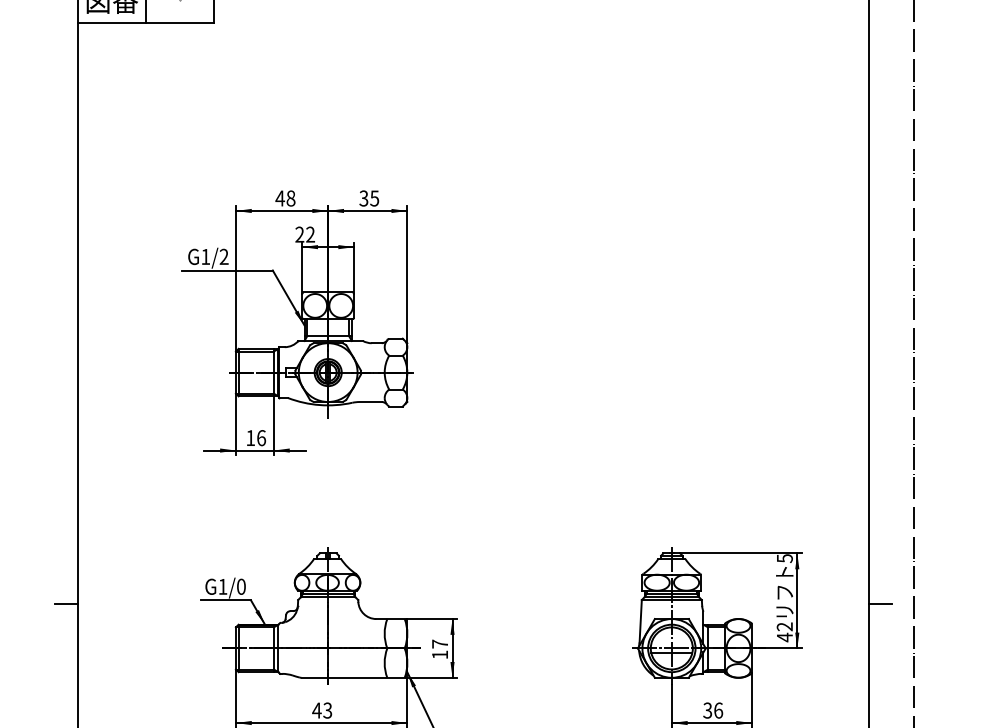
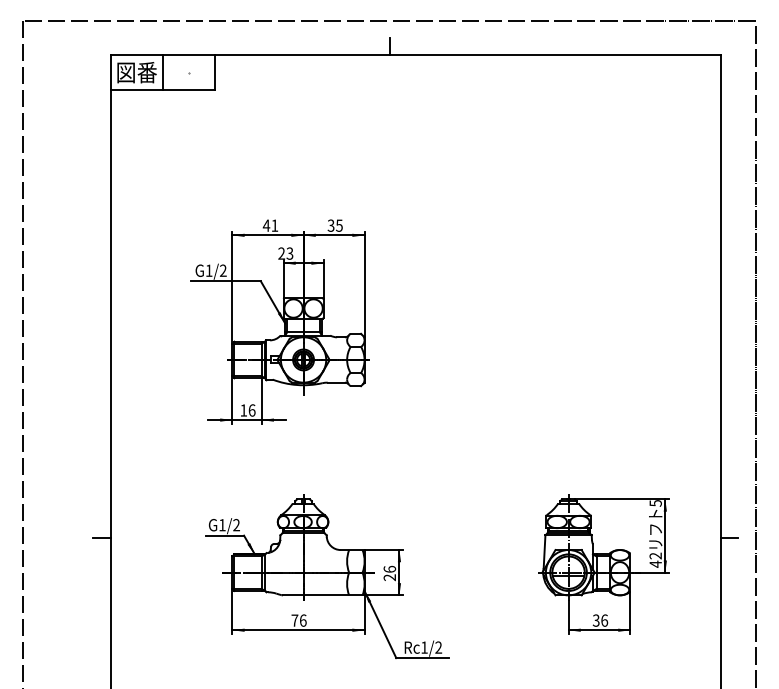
text: (290, 198) -> (274, 225), 48 -> 41
text: (309, 234) -> (289, 253), 22 -> 23
text: (241, 587) -> (236, 525), G1/0 -> G1/2
text: (439, 649) -> (389, 573), 17 -> 26
text: (321, 710) -> (298, 620), 43 -> 76

